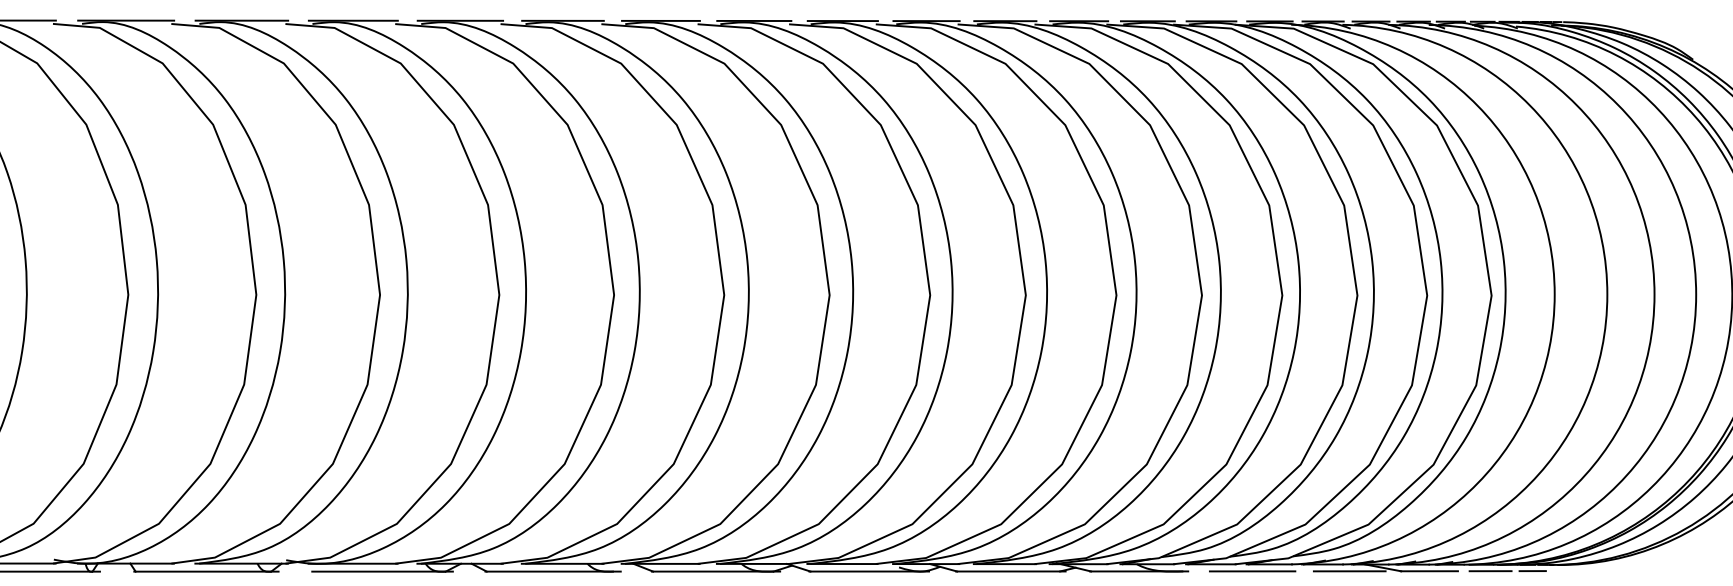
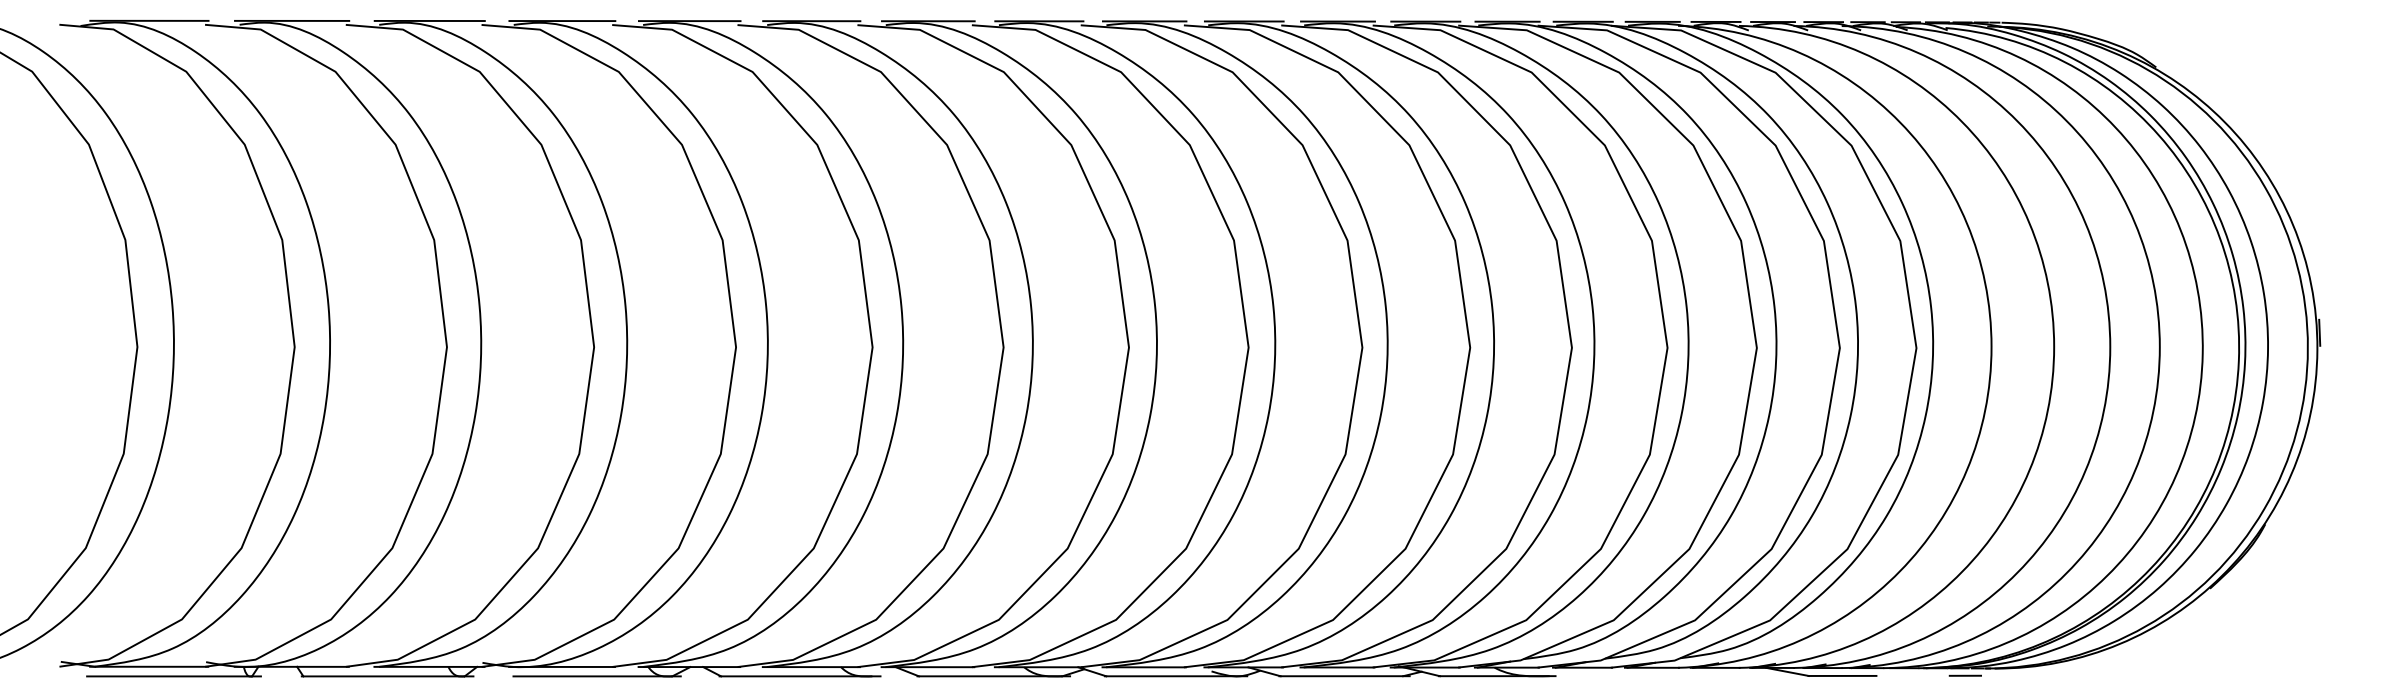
line: (1490, 570) -> (1915, 675), removed
line: (1252, 571) -> (1631, 676), removed
line: (1349, 571) -> (1747, 676), removed

